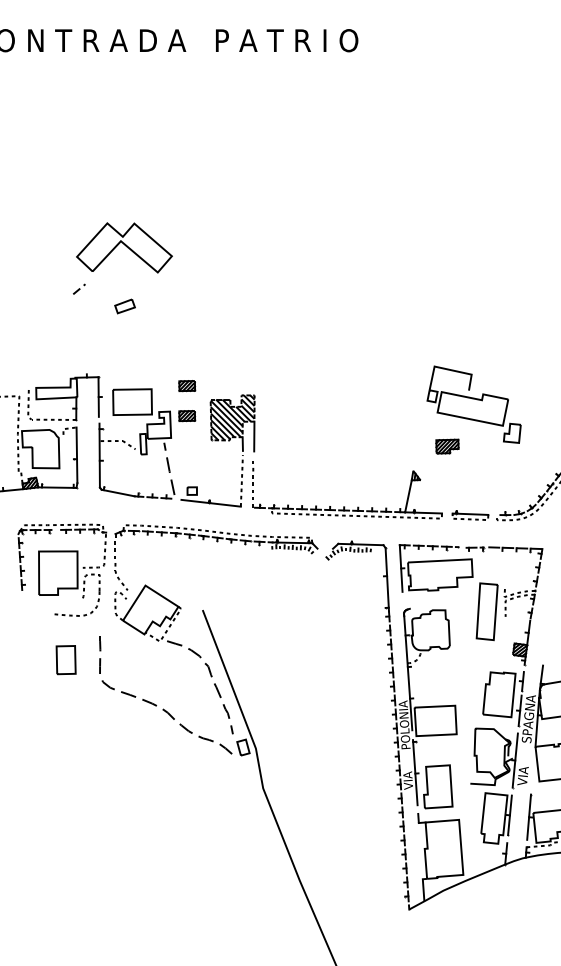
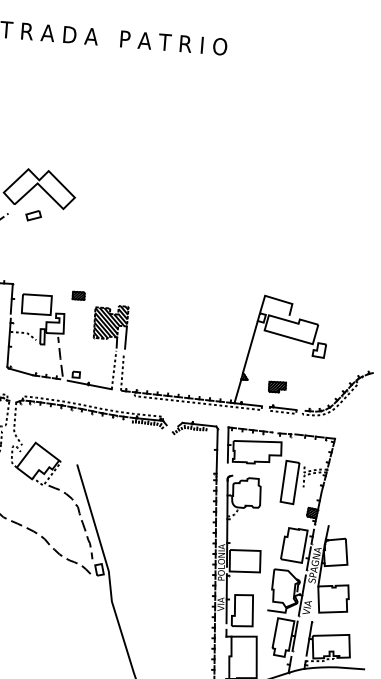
part: (124, 306) -> (33, 215), moved
part: (187, 416) -> (77, 318), removed
line: (420, 435) -> (250, 346), added
part: (447, 446) -> (277, 387), moved

